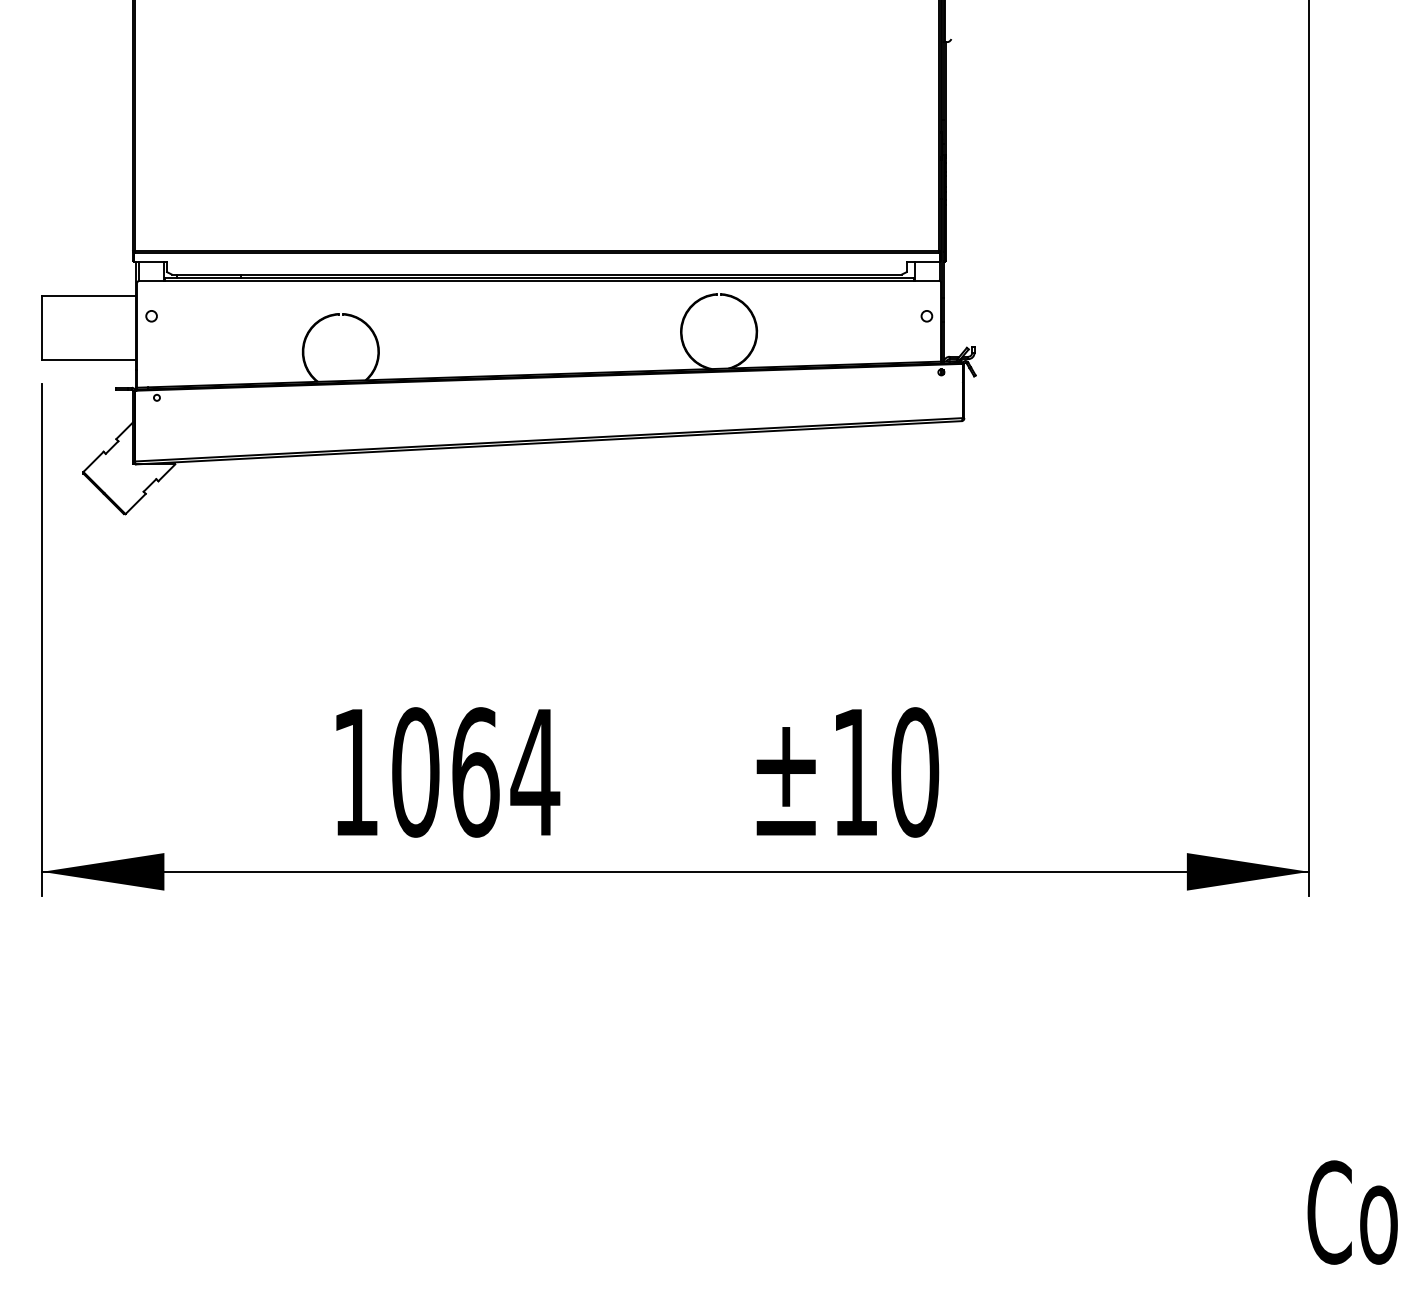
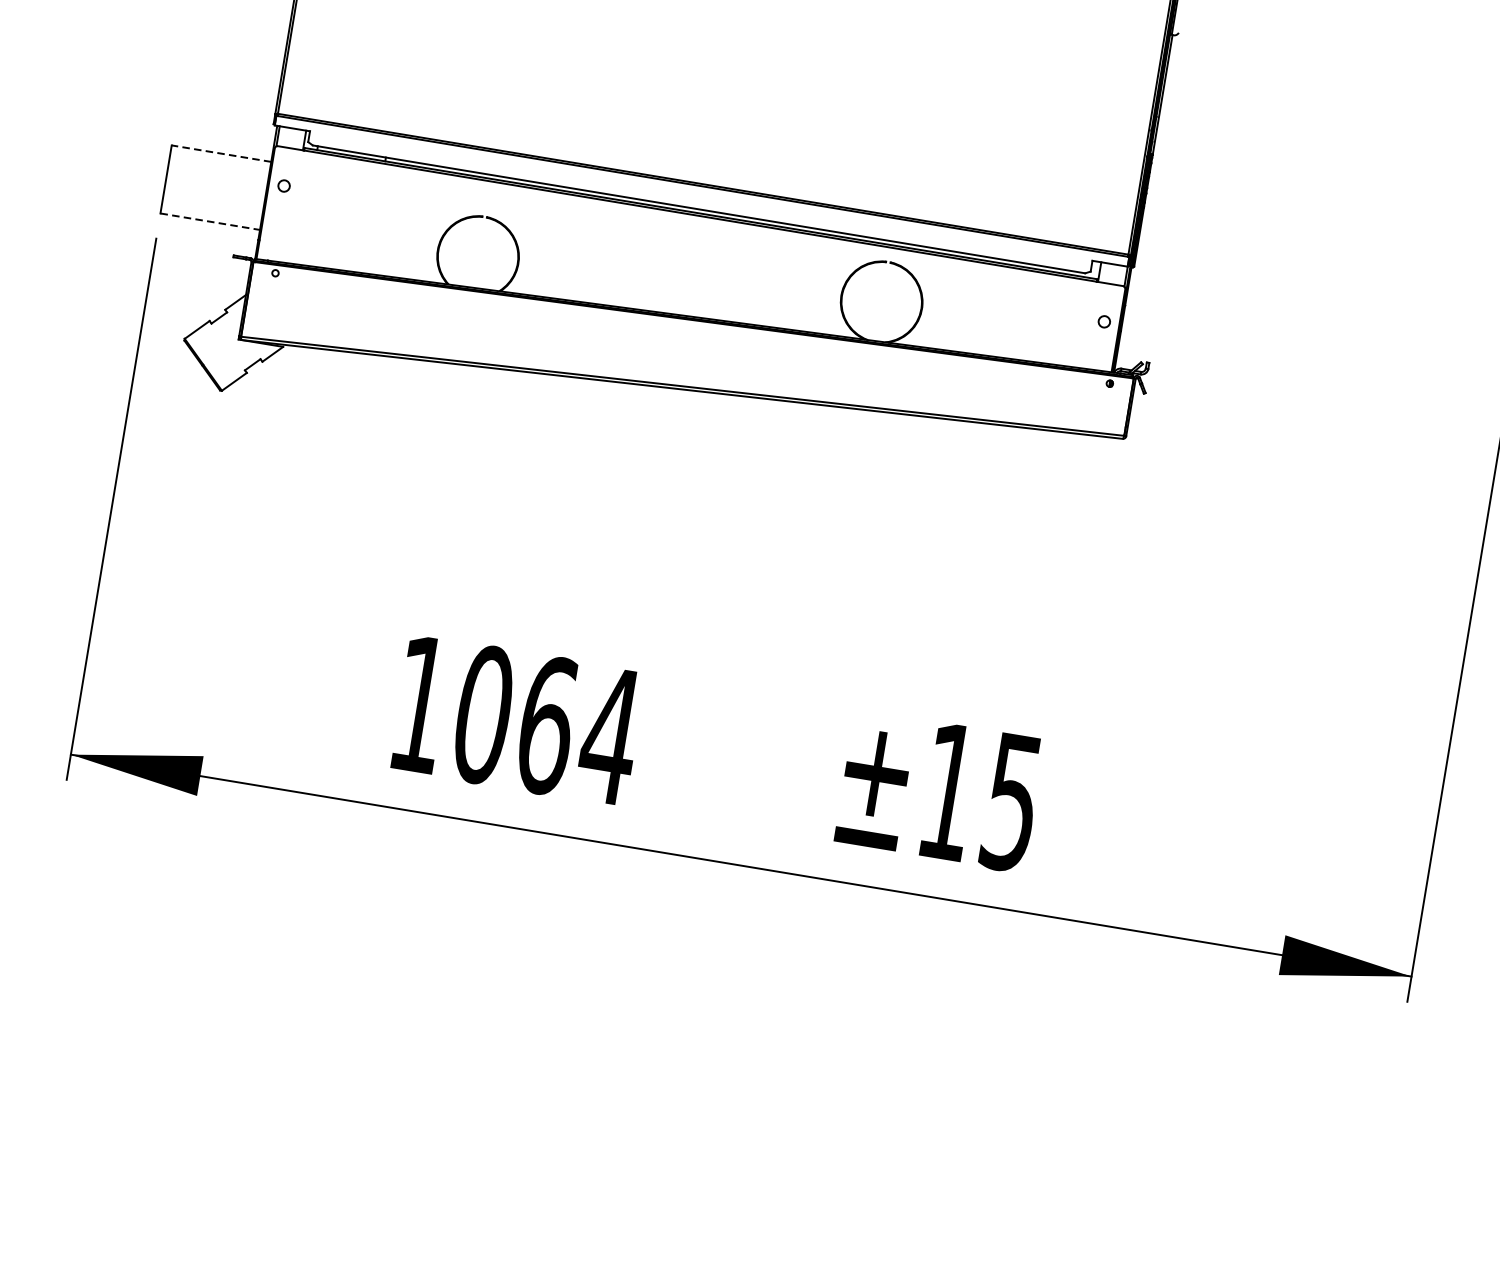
line: (88, 296) -> (220, 154), solid -> dashed
line: (89, 360) -> (210, 221), solid -> dashed
text: (915, 772) -> (1012, 802), ±10 -> ±15

